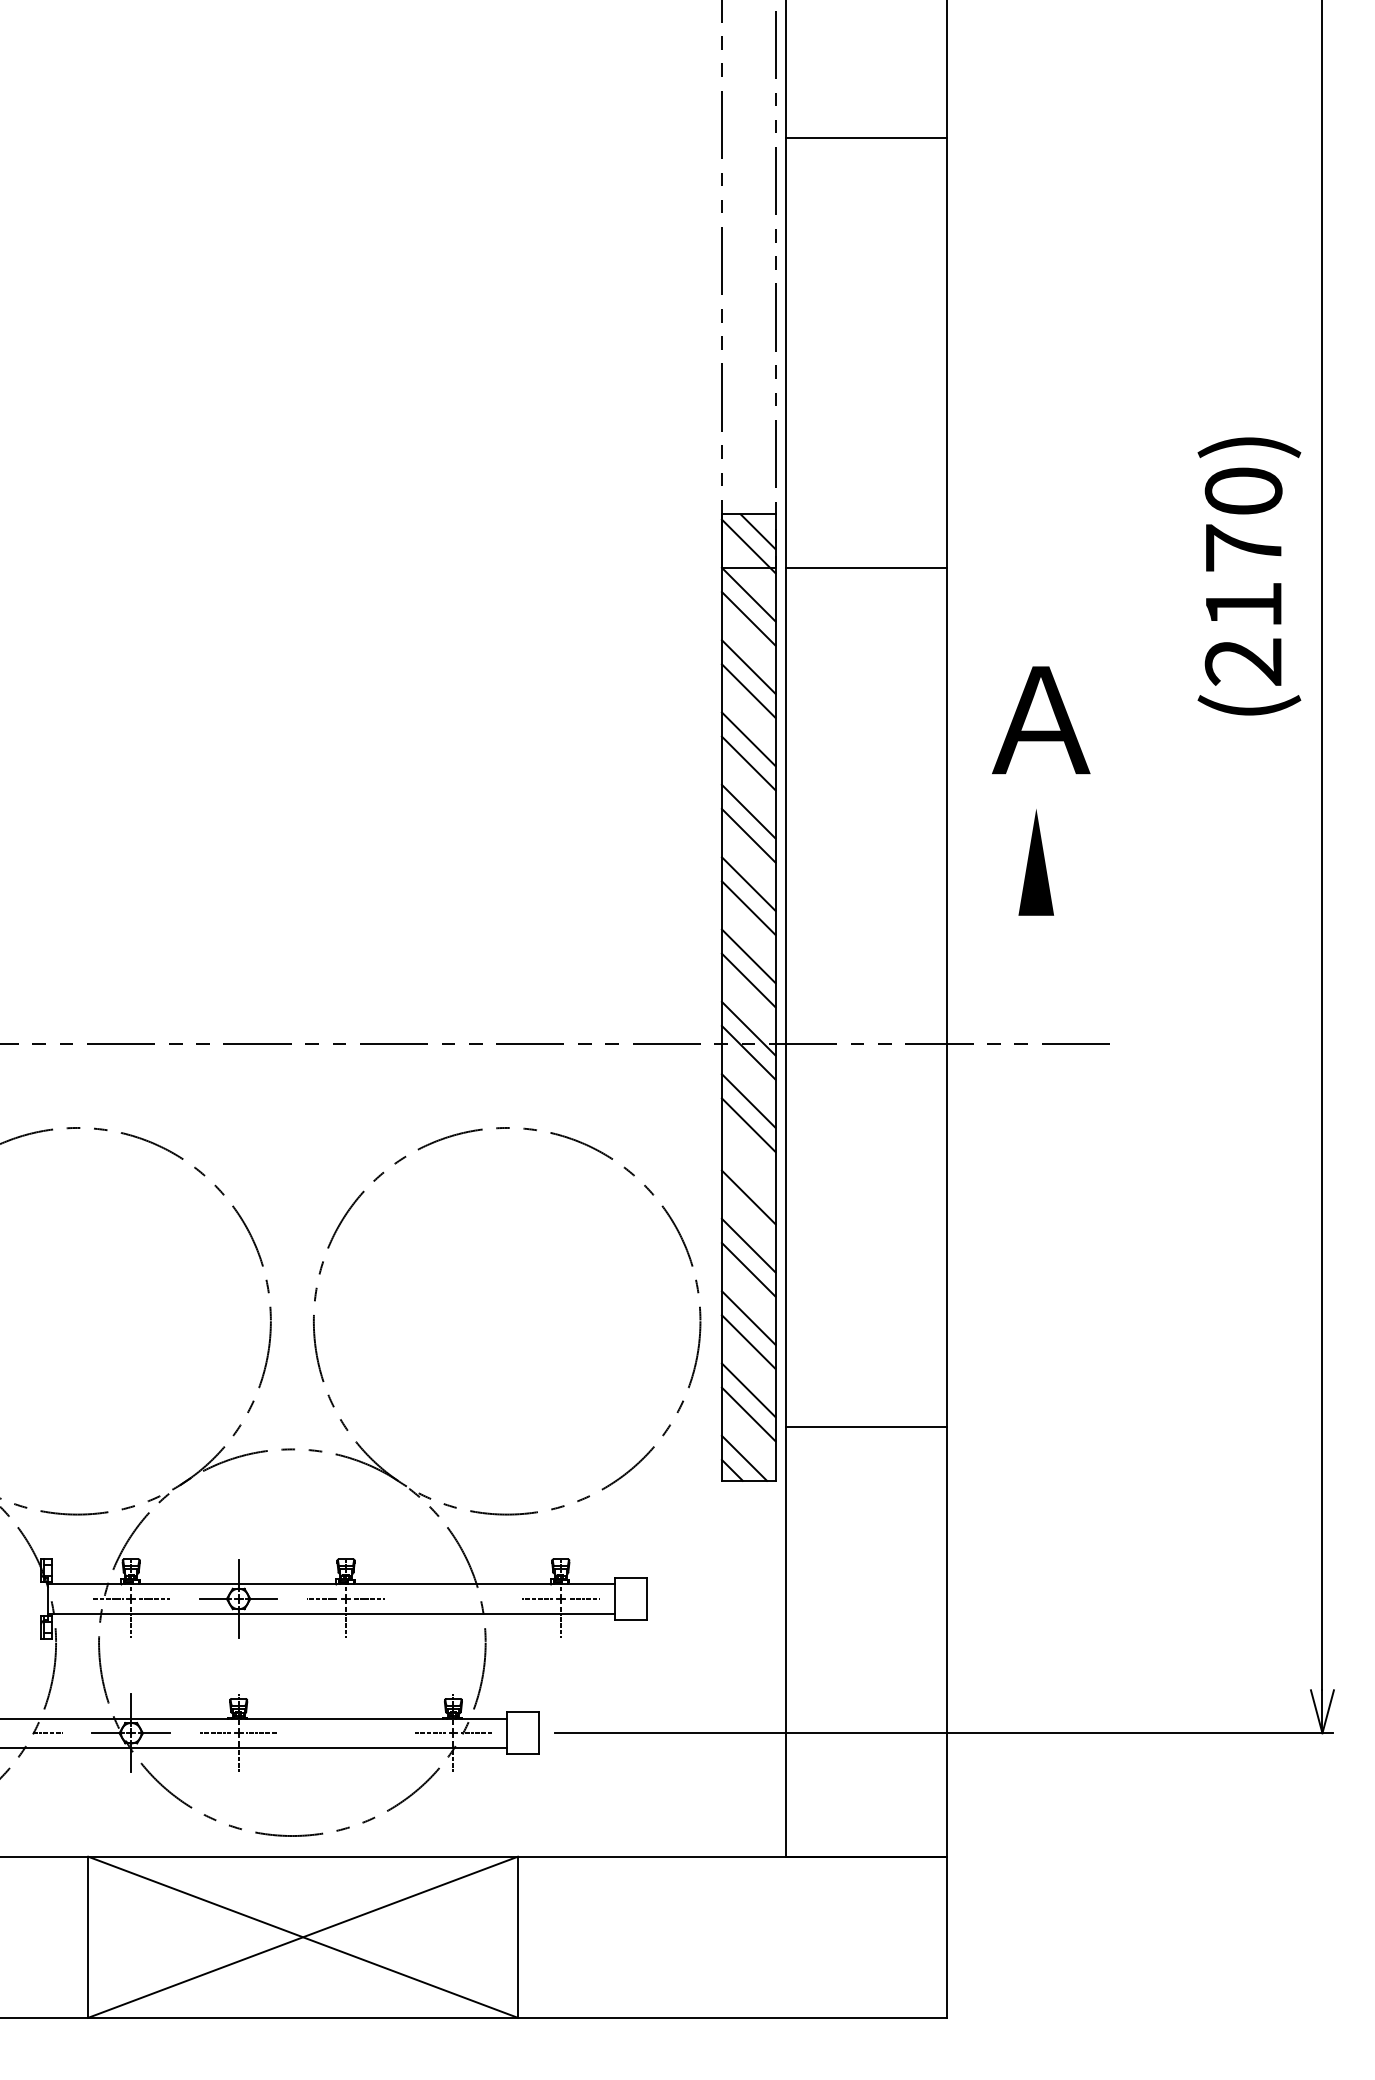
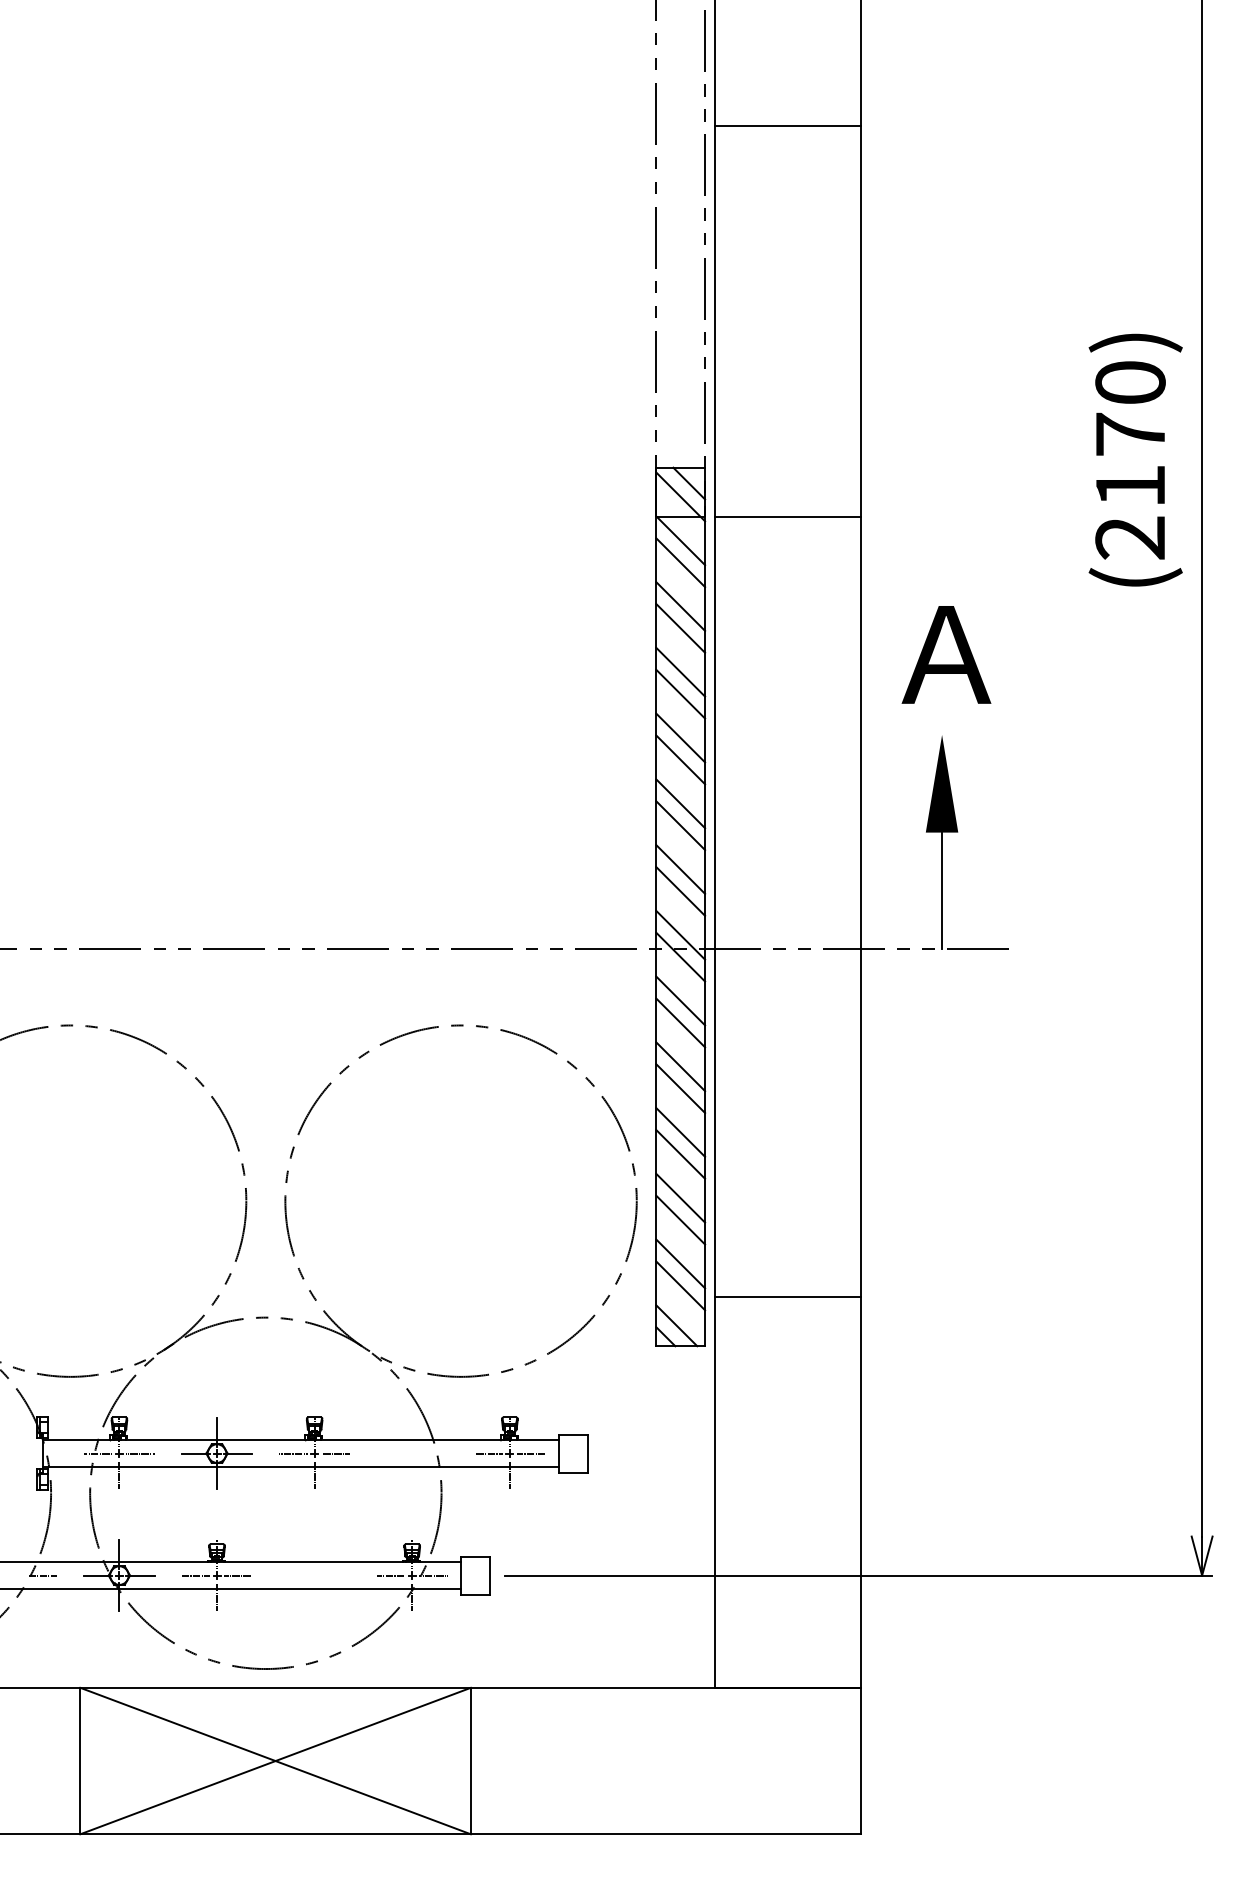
text: (1249, 575) -> (1135, 459), moved
line: (1036, 979) -> (942, 890), added
line: (748, 1173) -> (680, 1066), added

